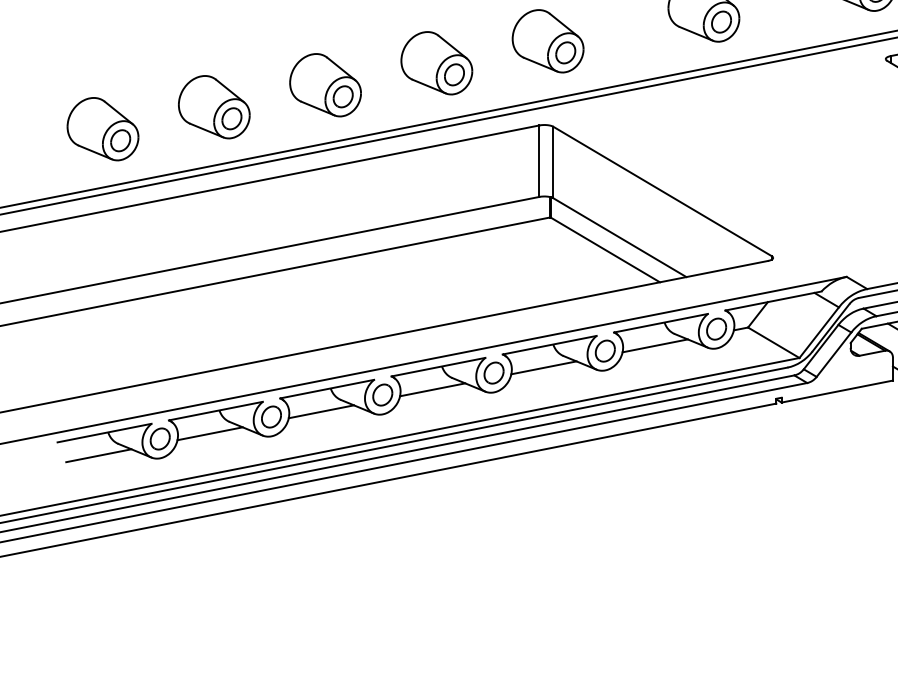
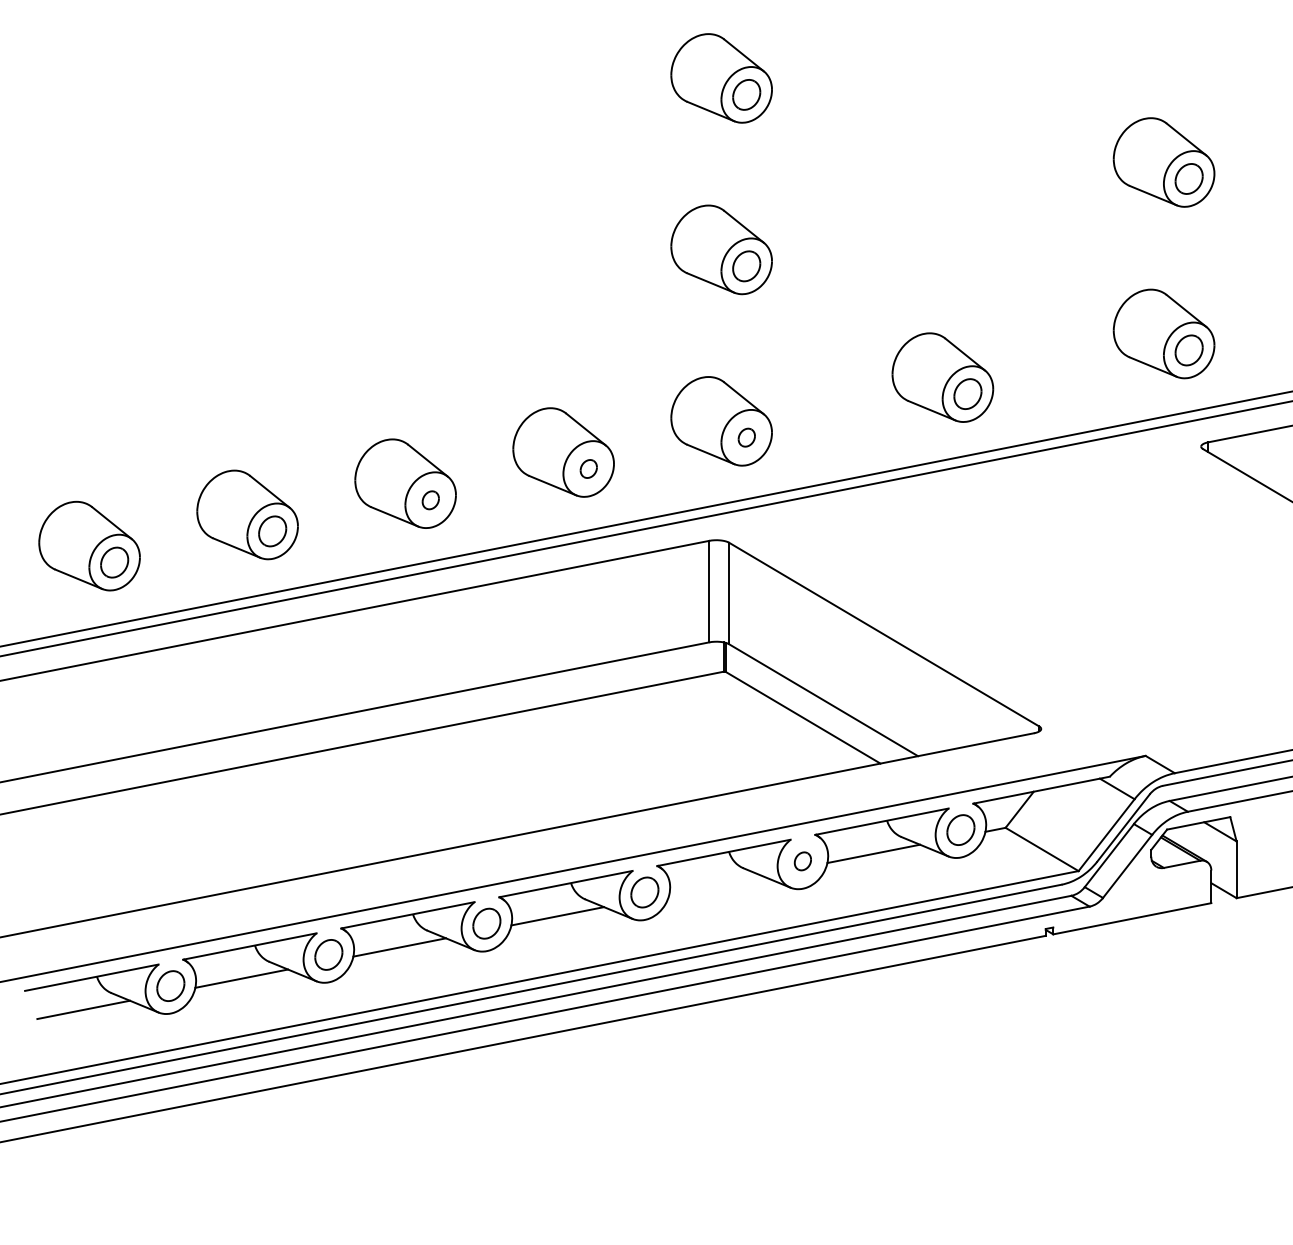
part: (565, 52) -> (746, 437), size x0.6
part: (454, 74) -> (588, 468), size x0.6
part: (343, 97) -> (430, 500), size x0.6
part: (605, 351) -> (802, 861), size x0.6
line: (543, 367) -> (715, 884), removed

